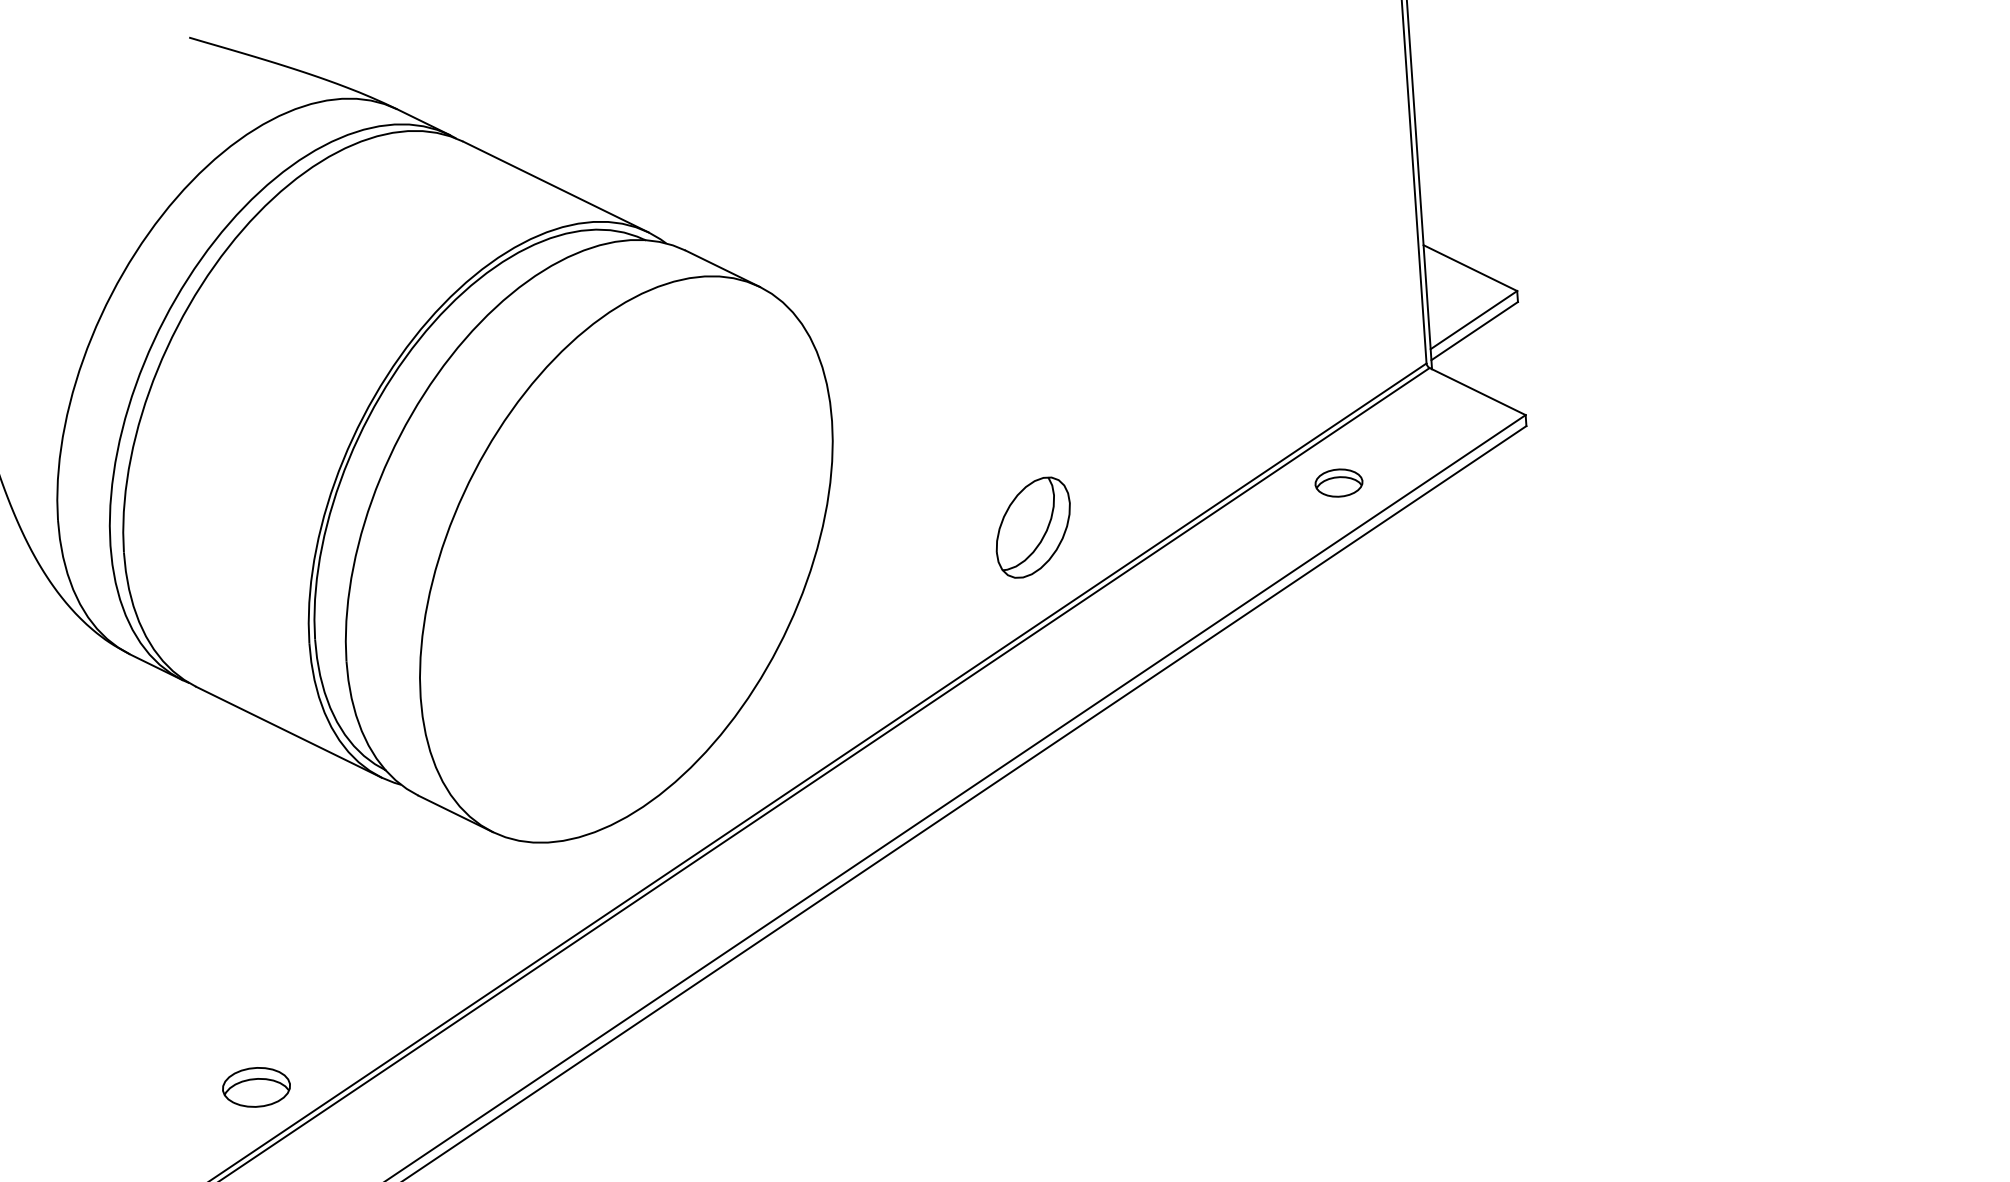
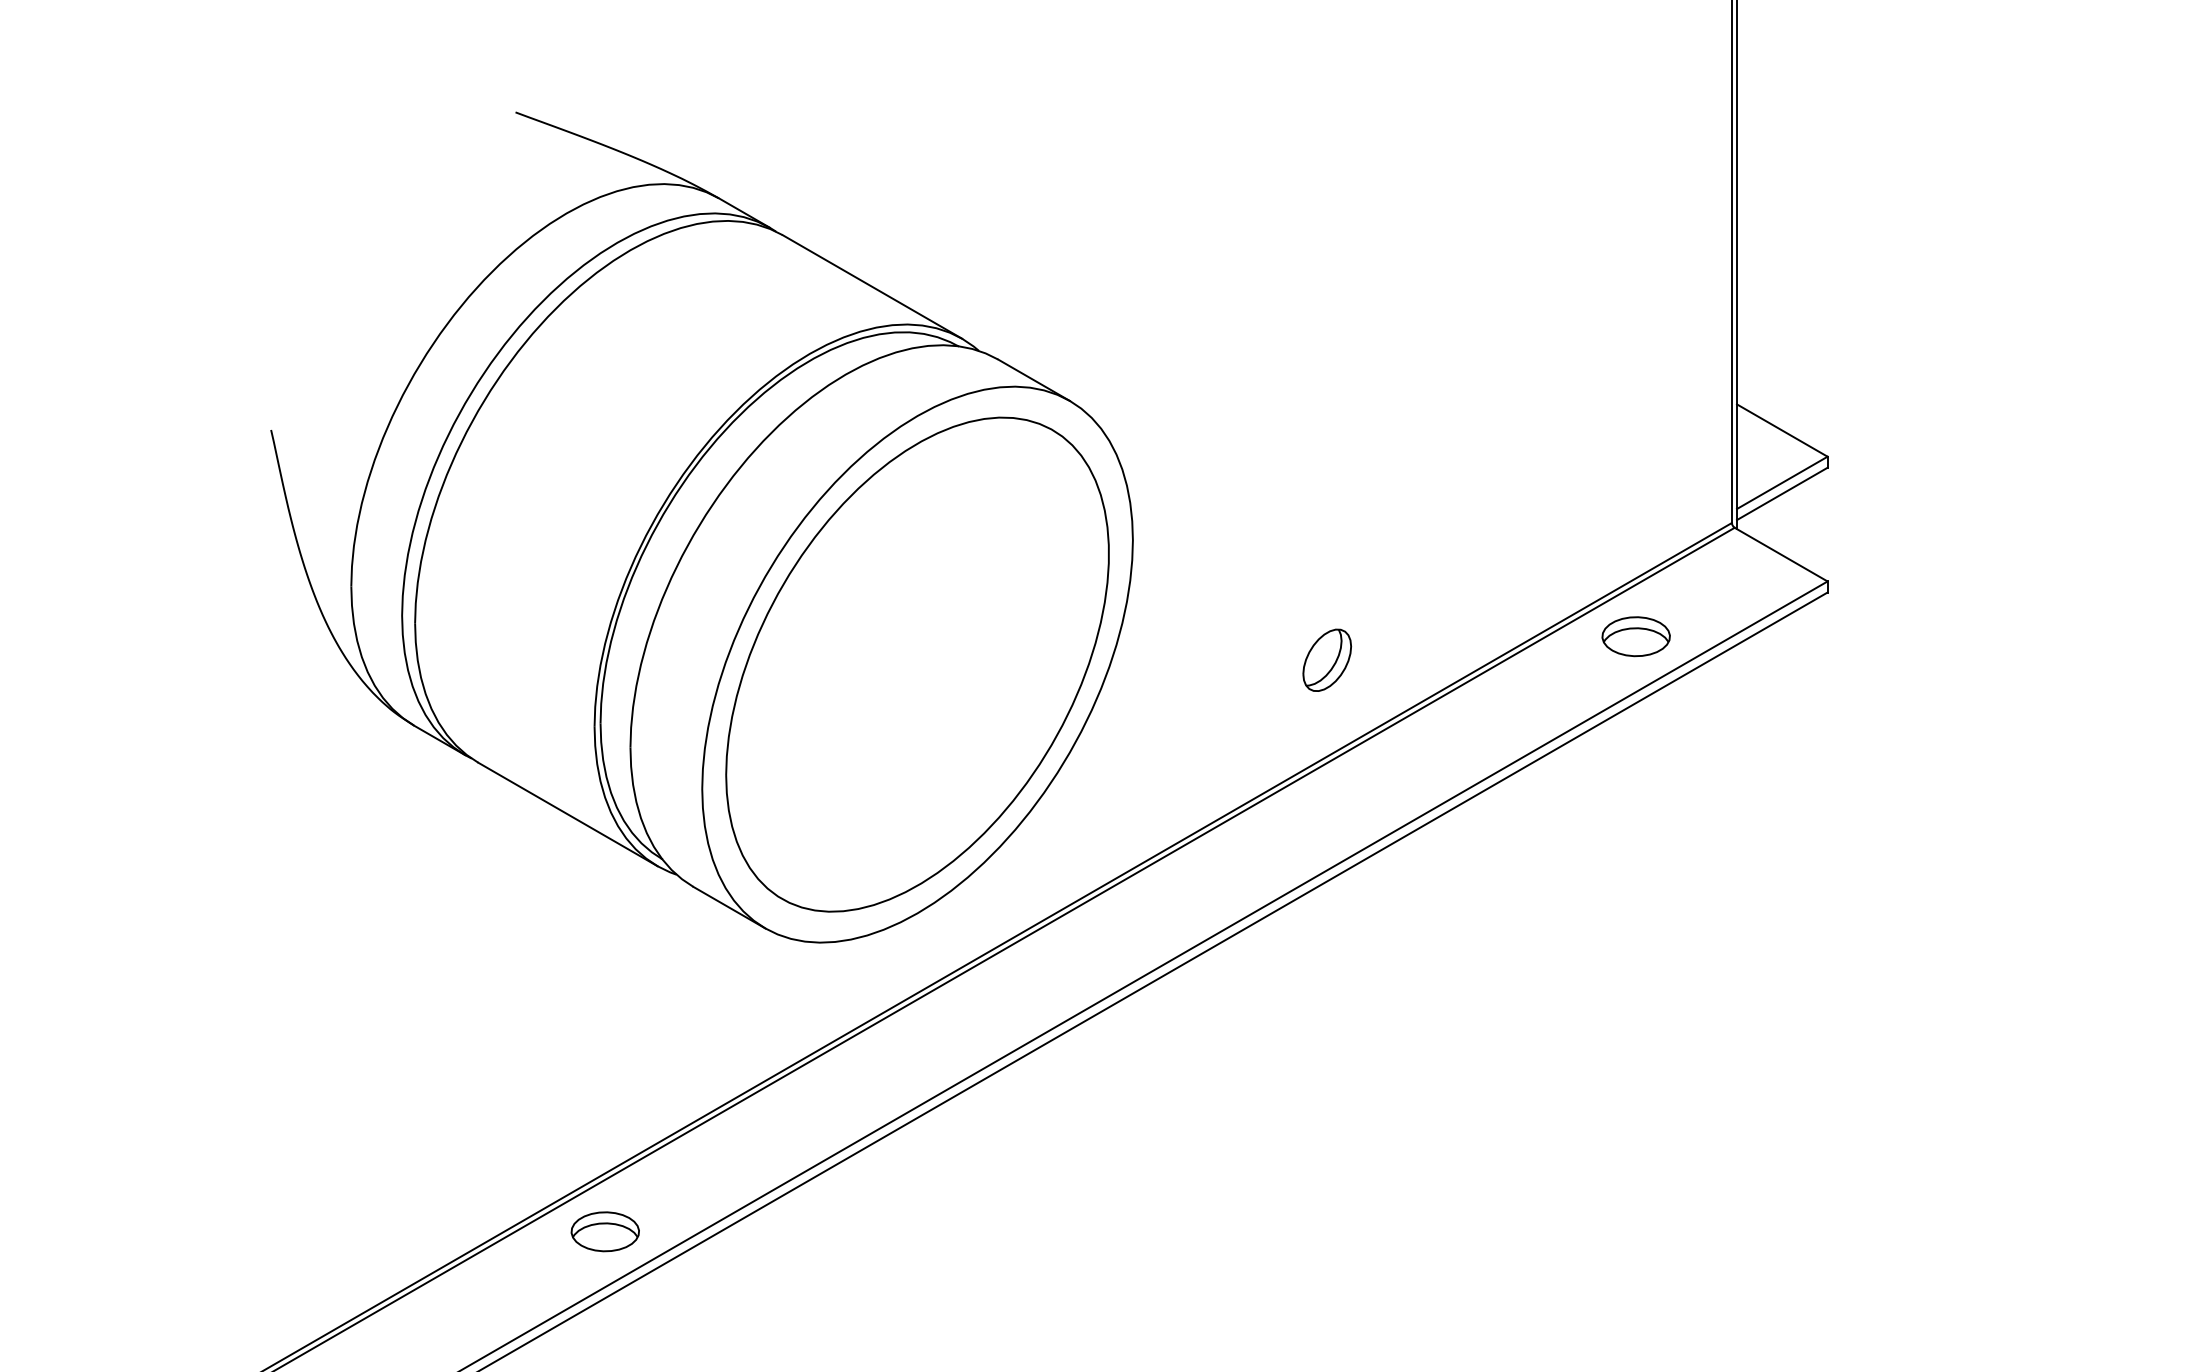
part: (1338, 482) -> (1635, 636), size x1.43
part: (1033, 526) -> (1327, 659), size x0.62
part: (626, 559) -> (917, 664), added
part: (255, 1087) -> (604, 1231), moved

